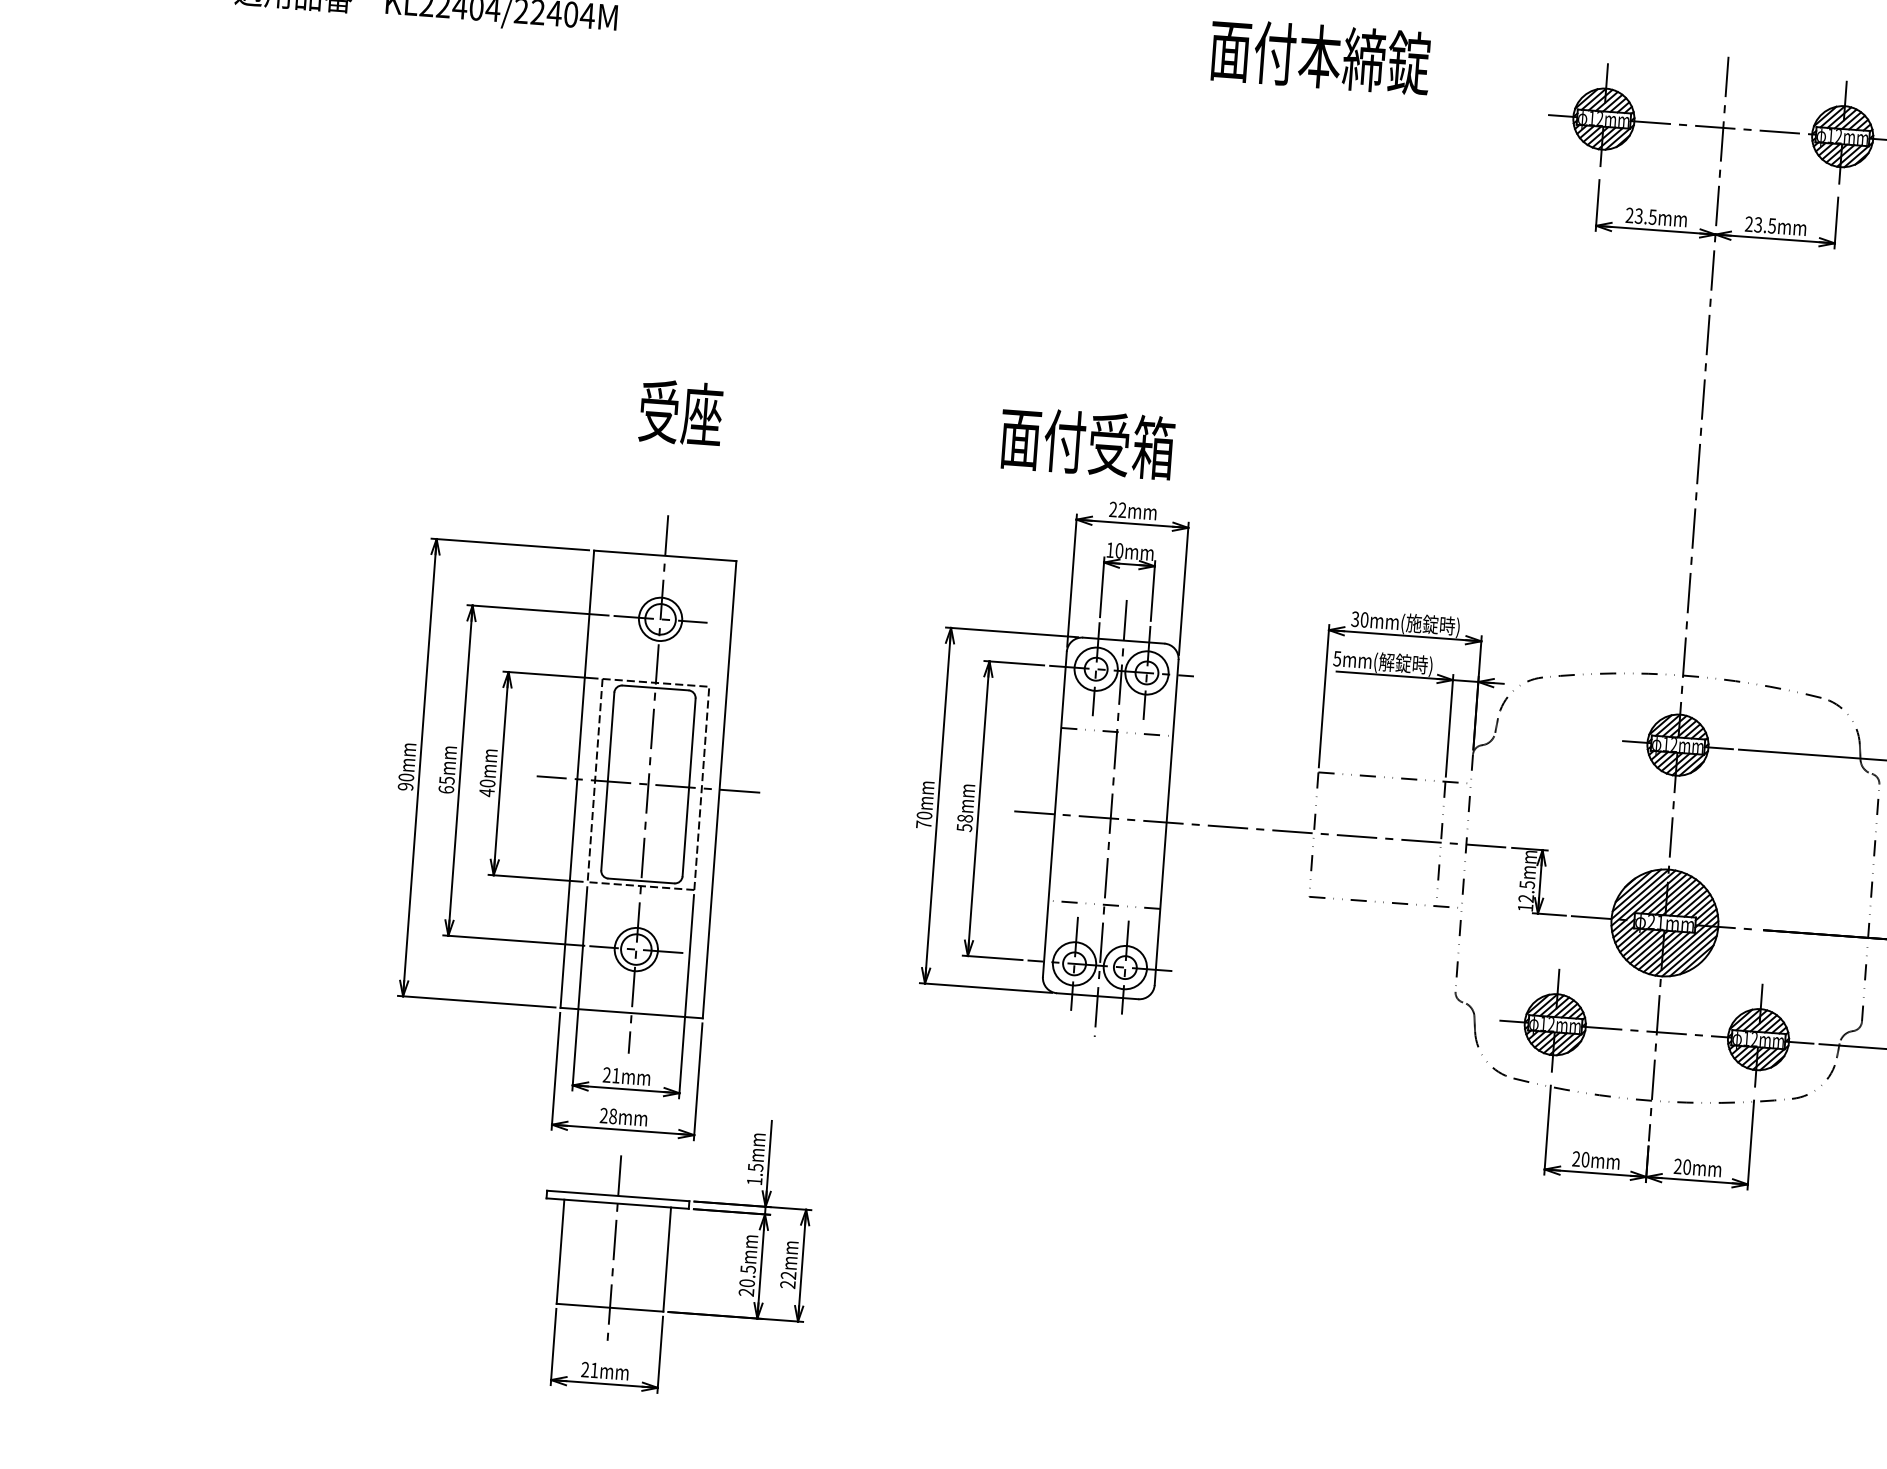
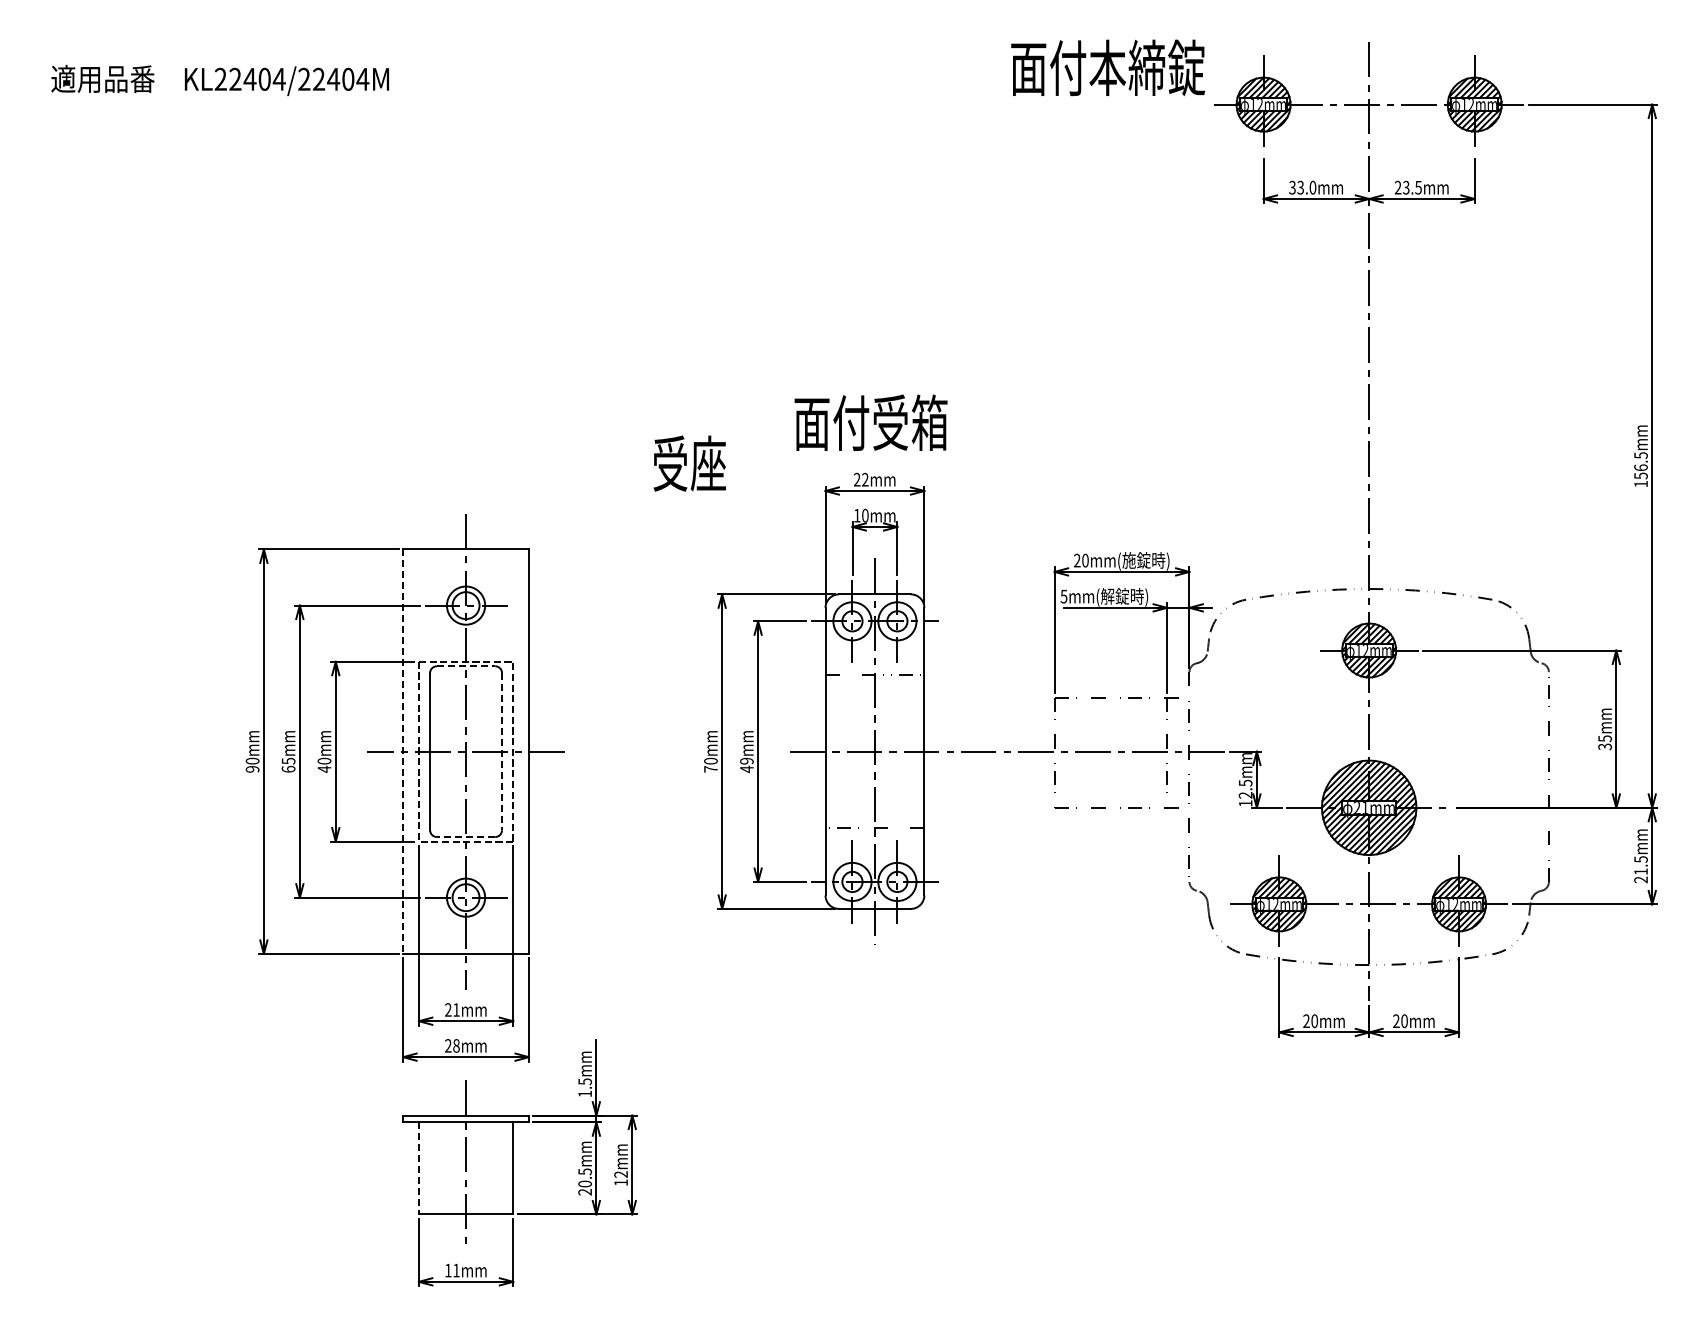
text: (1319, 56) -> (1107, 67), moved
text: (1641, 216) -> (1302, 187), 23.5mm -> 33.0mm
text: (680, 412) -> (689, 463), moved
text: (1086, 442) -> (870, 422), moved
text: (1354, 619) -> (1076, 560), 30mm( -> 20mm(
line: (656, 688) -> (466, 666), solid -> dashed
line: (577, 780) -> (403, 752), solid -> dashed
line: (689, 787) -> (502, 751), solid -> dashed
text: (964, 823) -> (746, 765), 58mm -> 49mm
line: (640, 881) -> (465, 837), solid -> dashed
line: (560, 1251) -> (418, 1168), solid -> dashed
text: (787, 1284) -> (620, 1182), 22mm -> 12mm
text: (585, 1369) -> (448, 1270), 21mm -> 11mm

